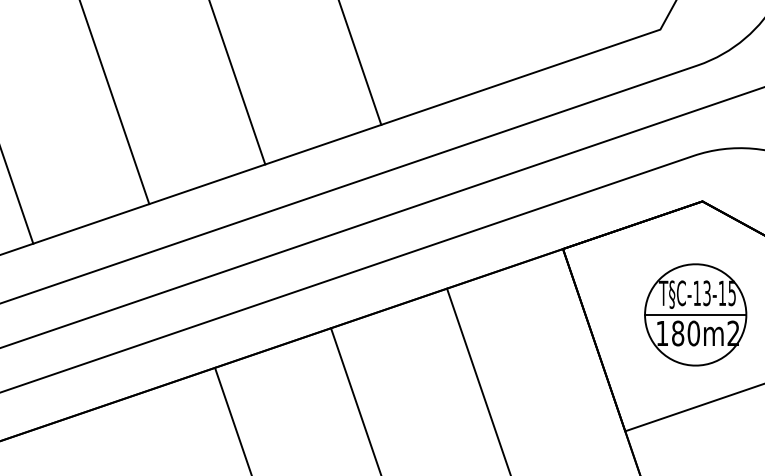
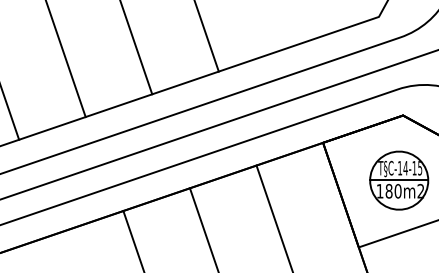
text: (706, 292) -> (405, 167), T§C-13-15 -> T§C-14-15

